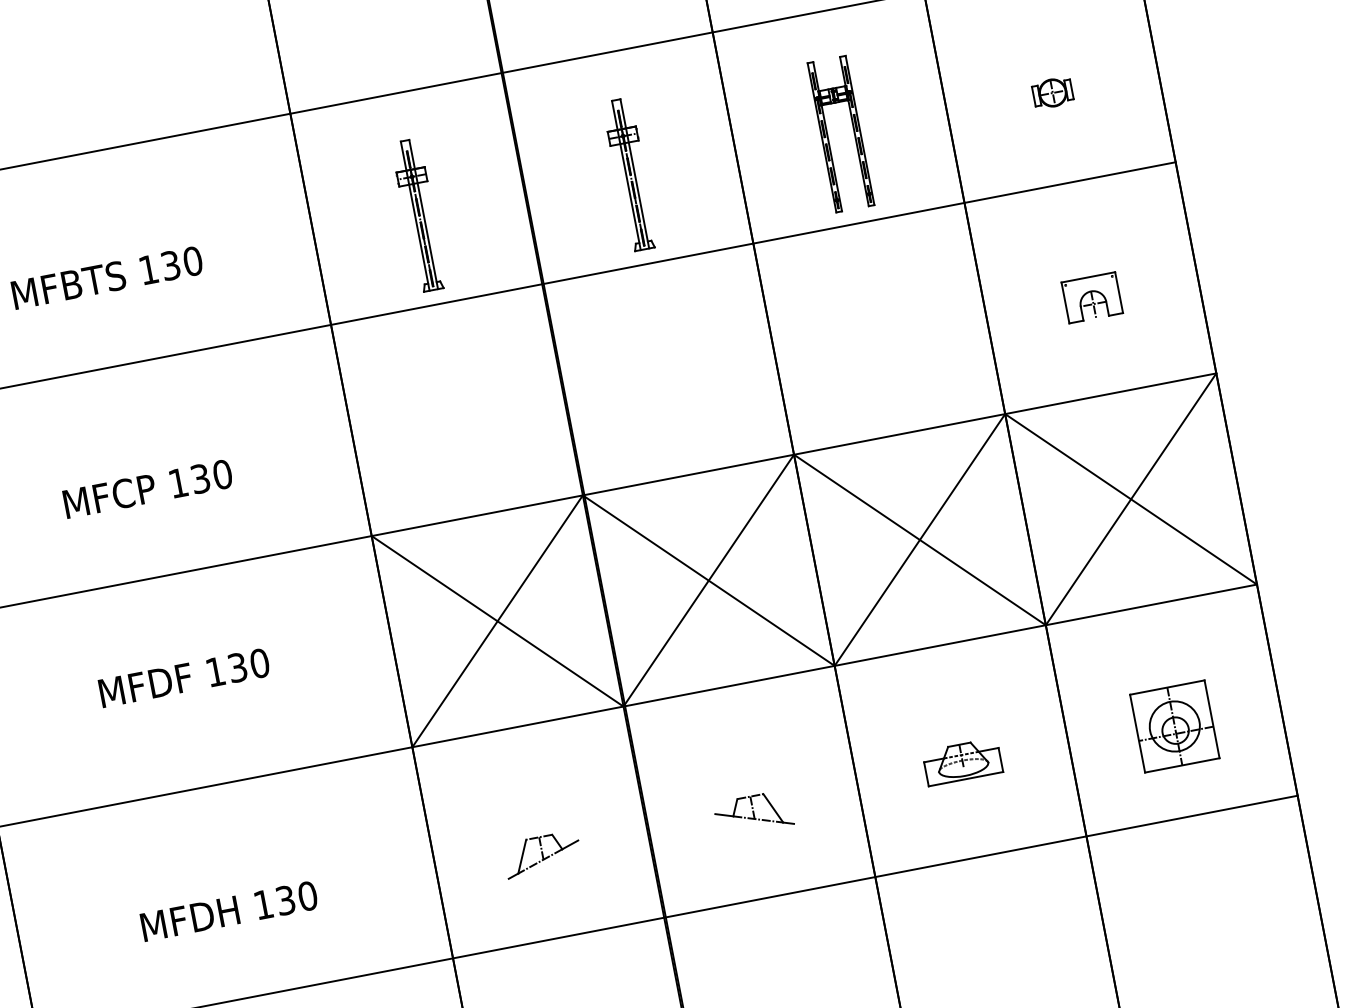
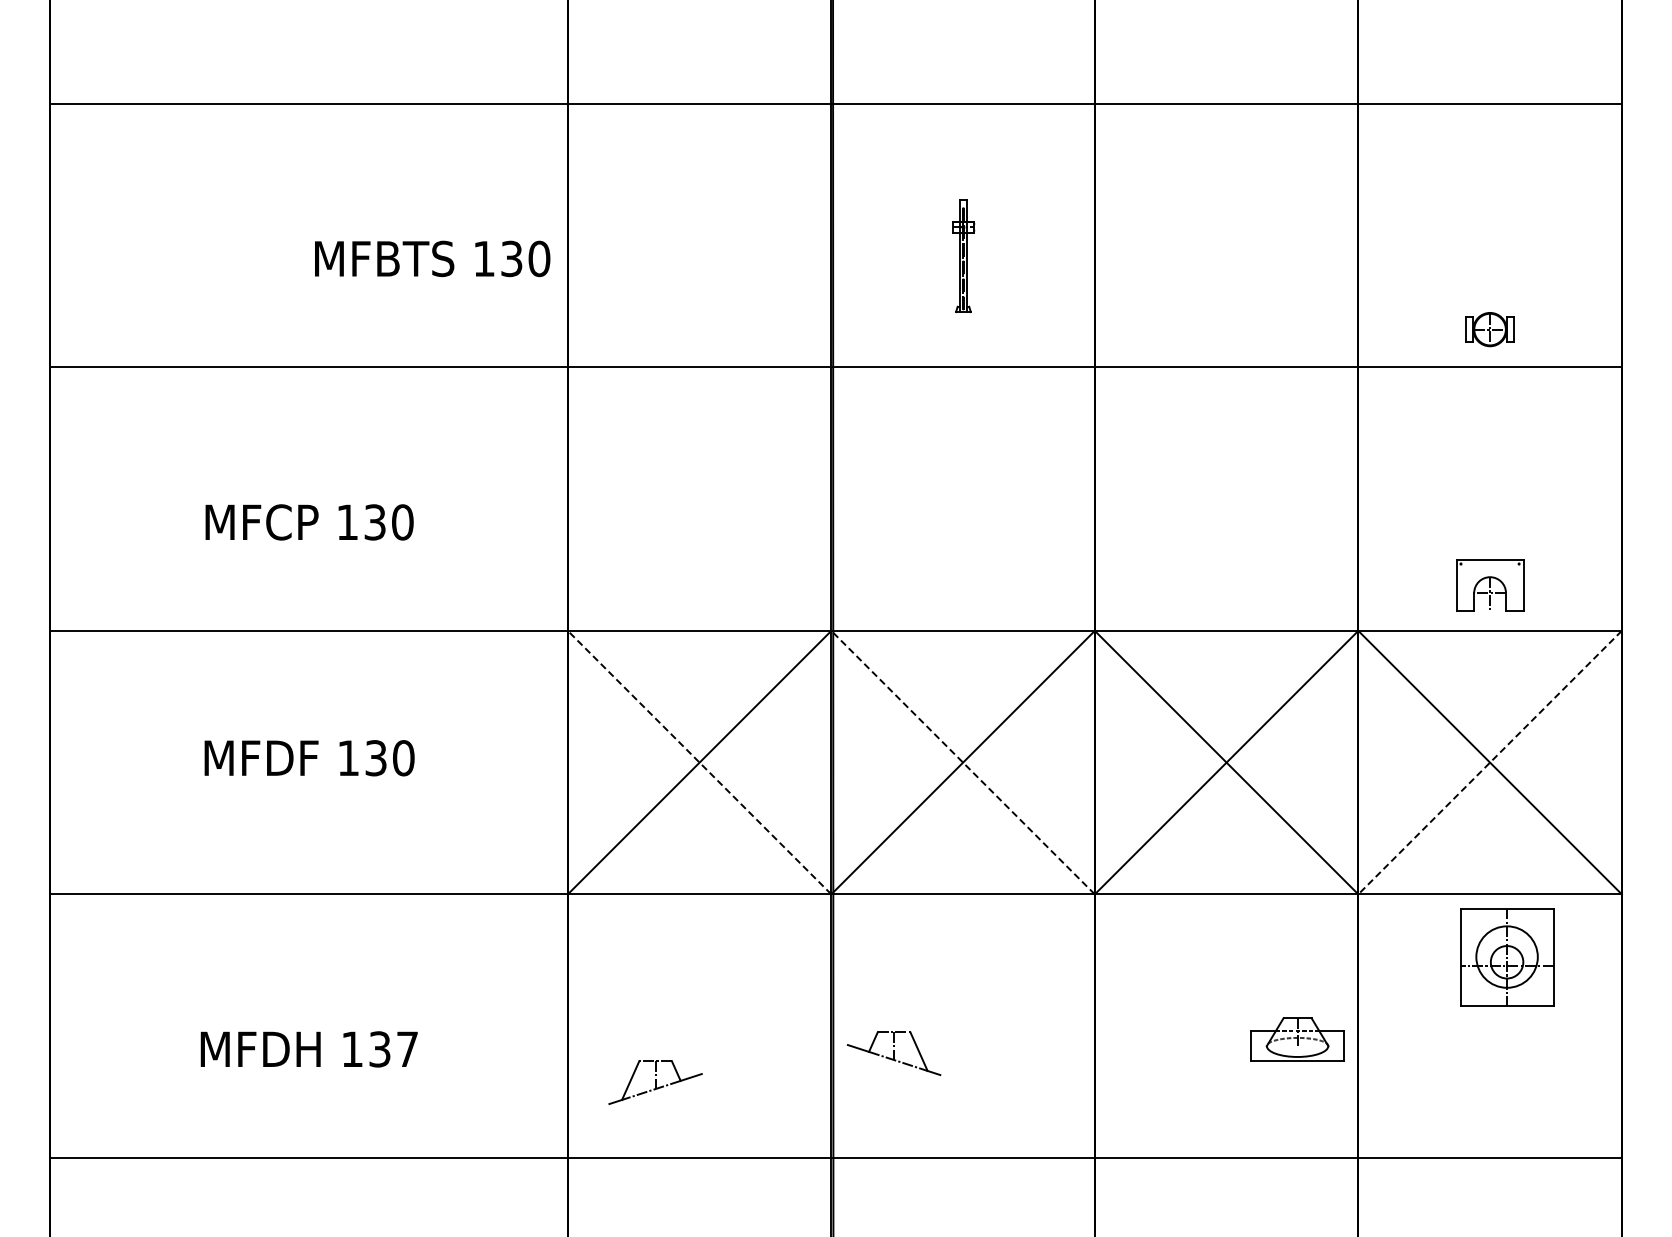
part: (1052, 93) -> (1489, 329), moved
part: (827, 136) -> (1209, 255), removed
part: (630, 175) -> (963, 256), size x0.6
part: (418, 215) -> (698, 256), removed
text: (107, 277) -> (432, 258), moved
part: (1092, 298) -> (1490, 585), moved
line: (1130, 499) -> (1489, 762), solid -> dashed
line: (708, 580) -> (962, 762), solid -> dashed
line: (497, 621) -> (699, 762), solid -> dashed
part: (1175, 726) -> (1507, 957), moved
part: (962, 761) -> (1297, 1039), moved
part: (753, 813) -> (893, 1053), moved
part: (542, 854) -> (655, 1082), moved
text: (307, 896) -> (407, 1049), 130 -> 137

